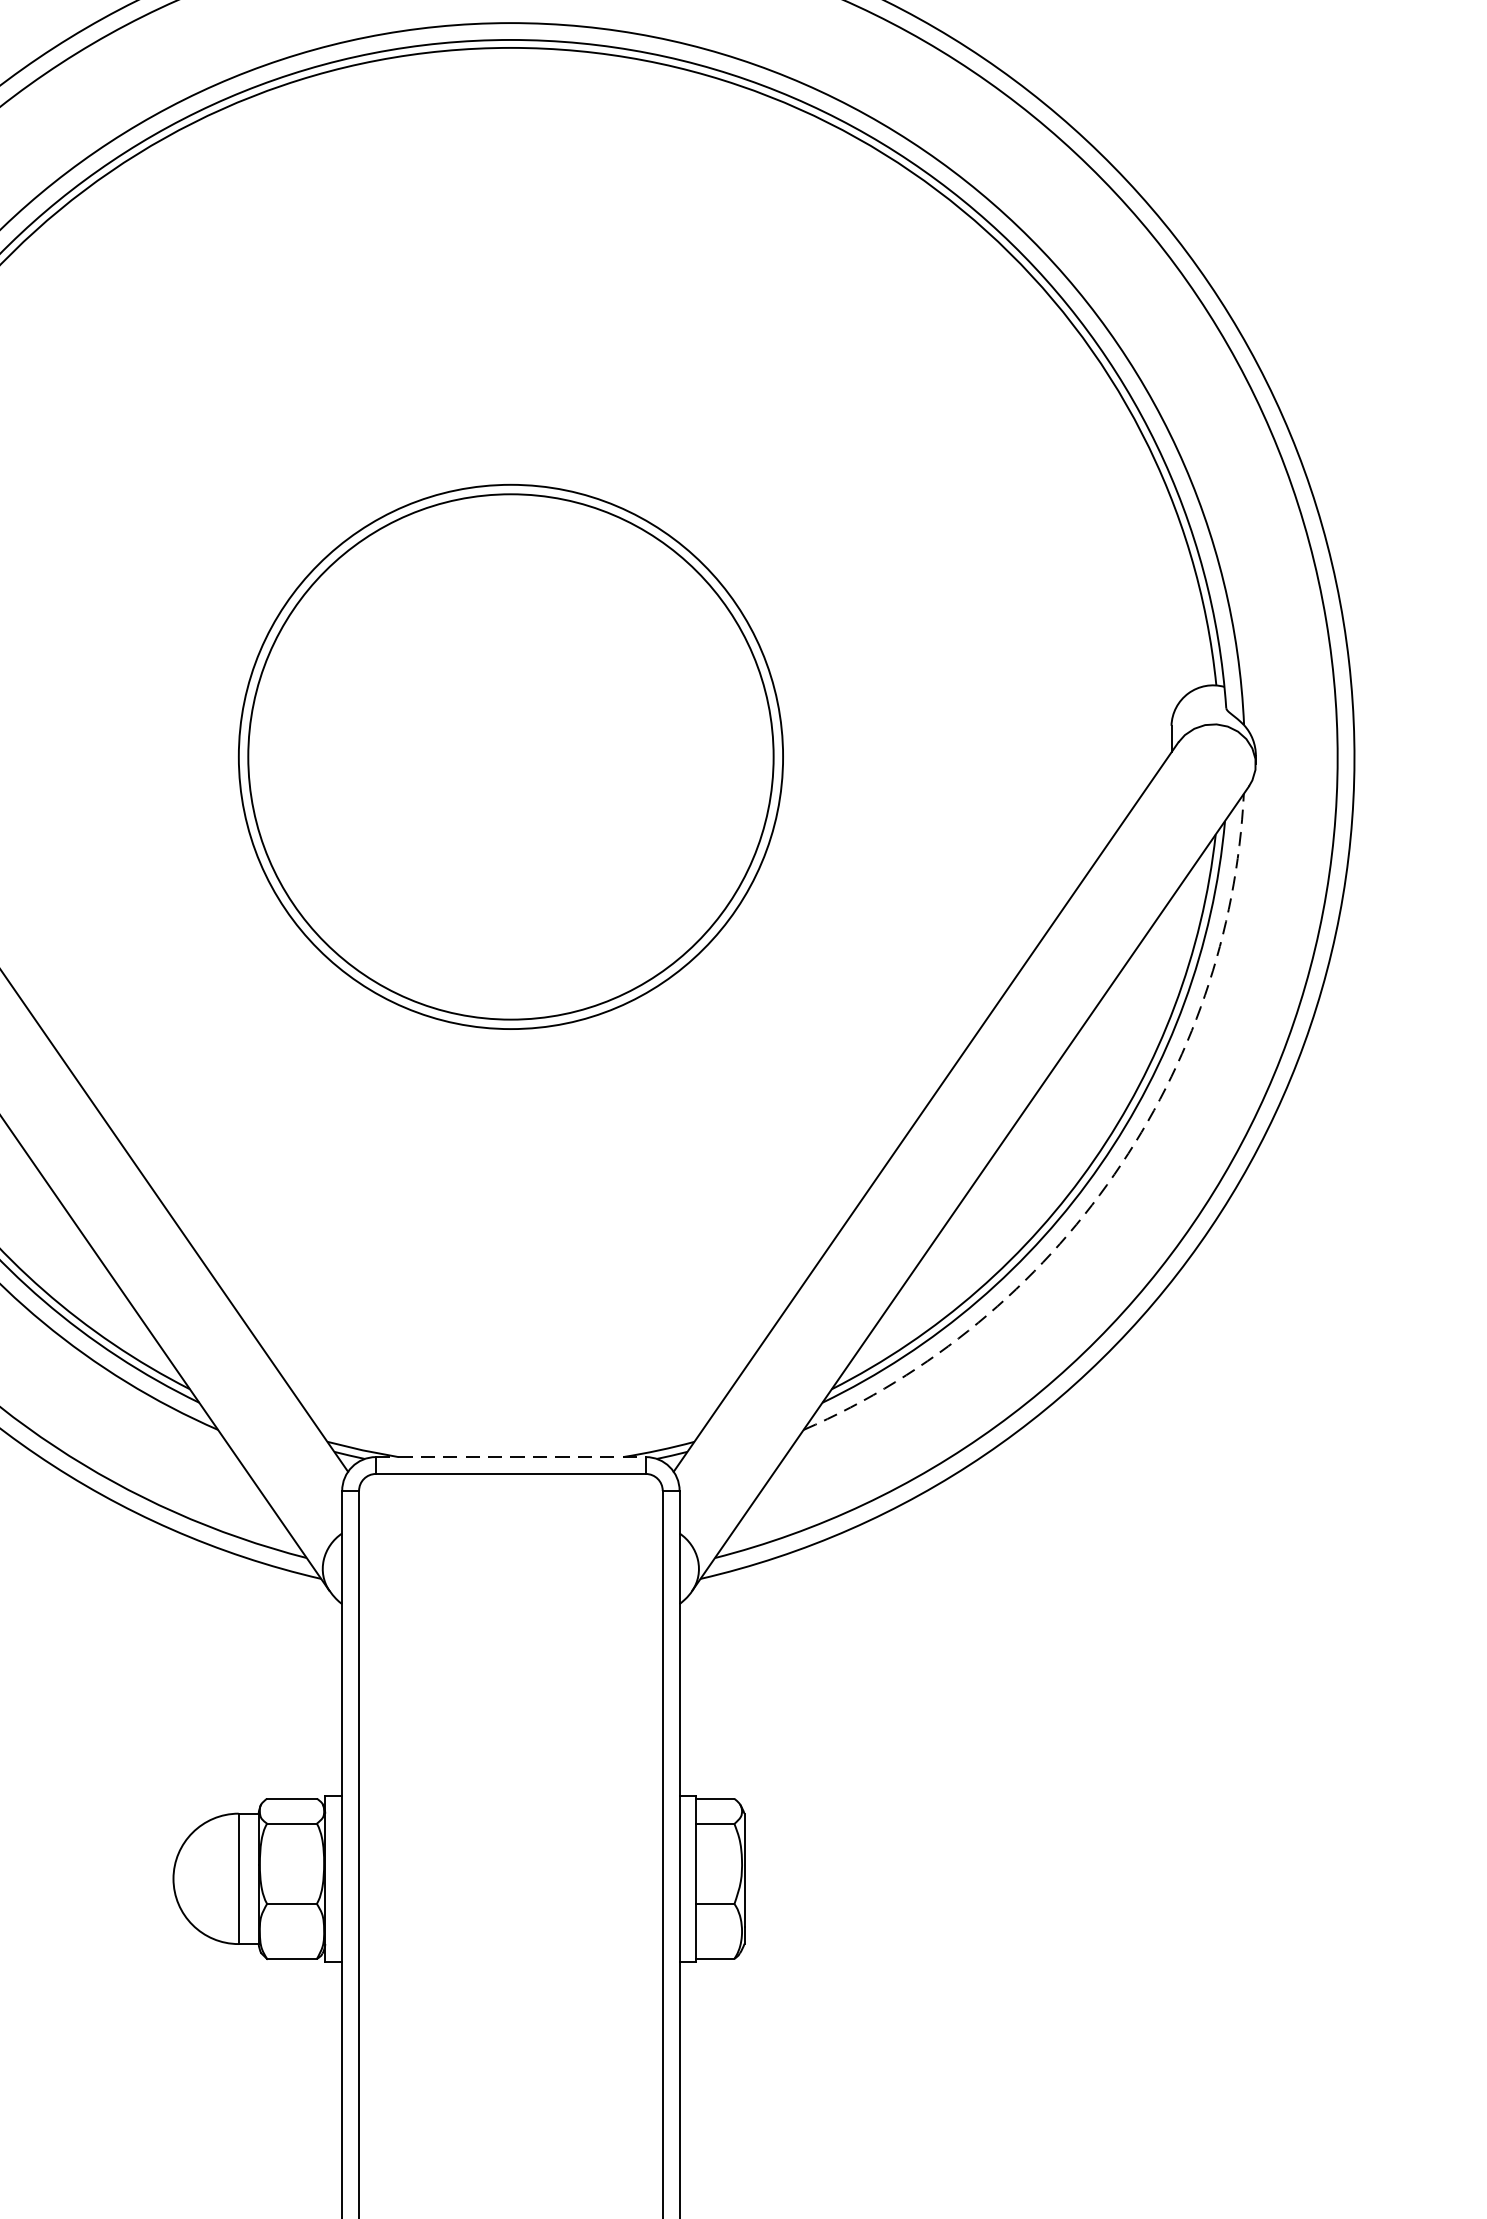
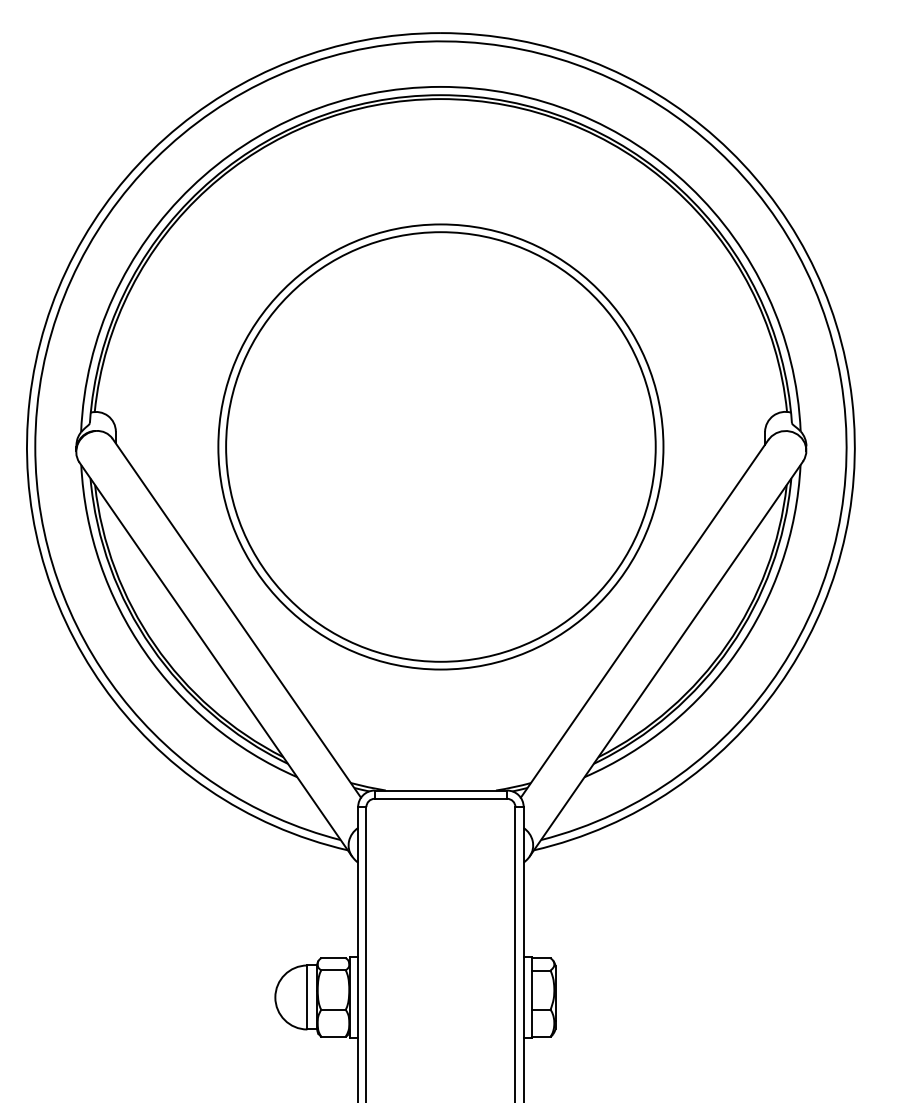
part: (510, 755) -> (440, 446), size x1.67
arc: (1115, 1173) -> (737, 651), dashed -> solid
line: (512, 1457) -> (441, 790), dashed -> solid

